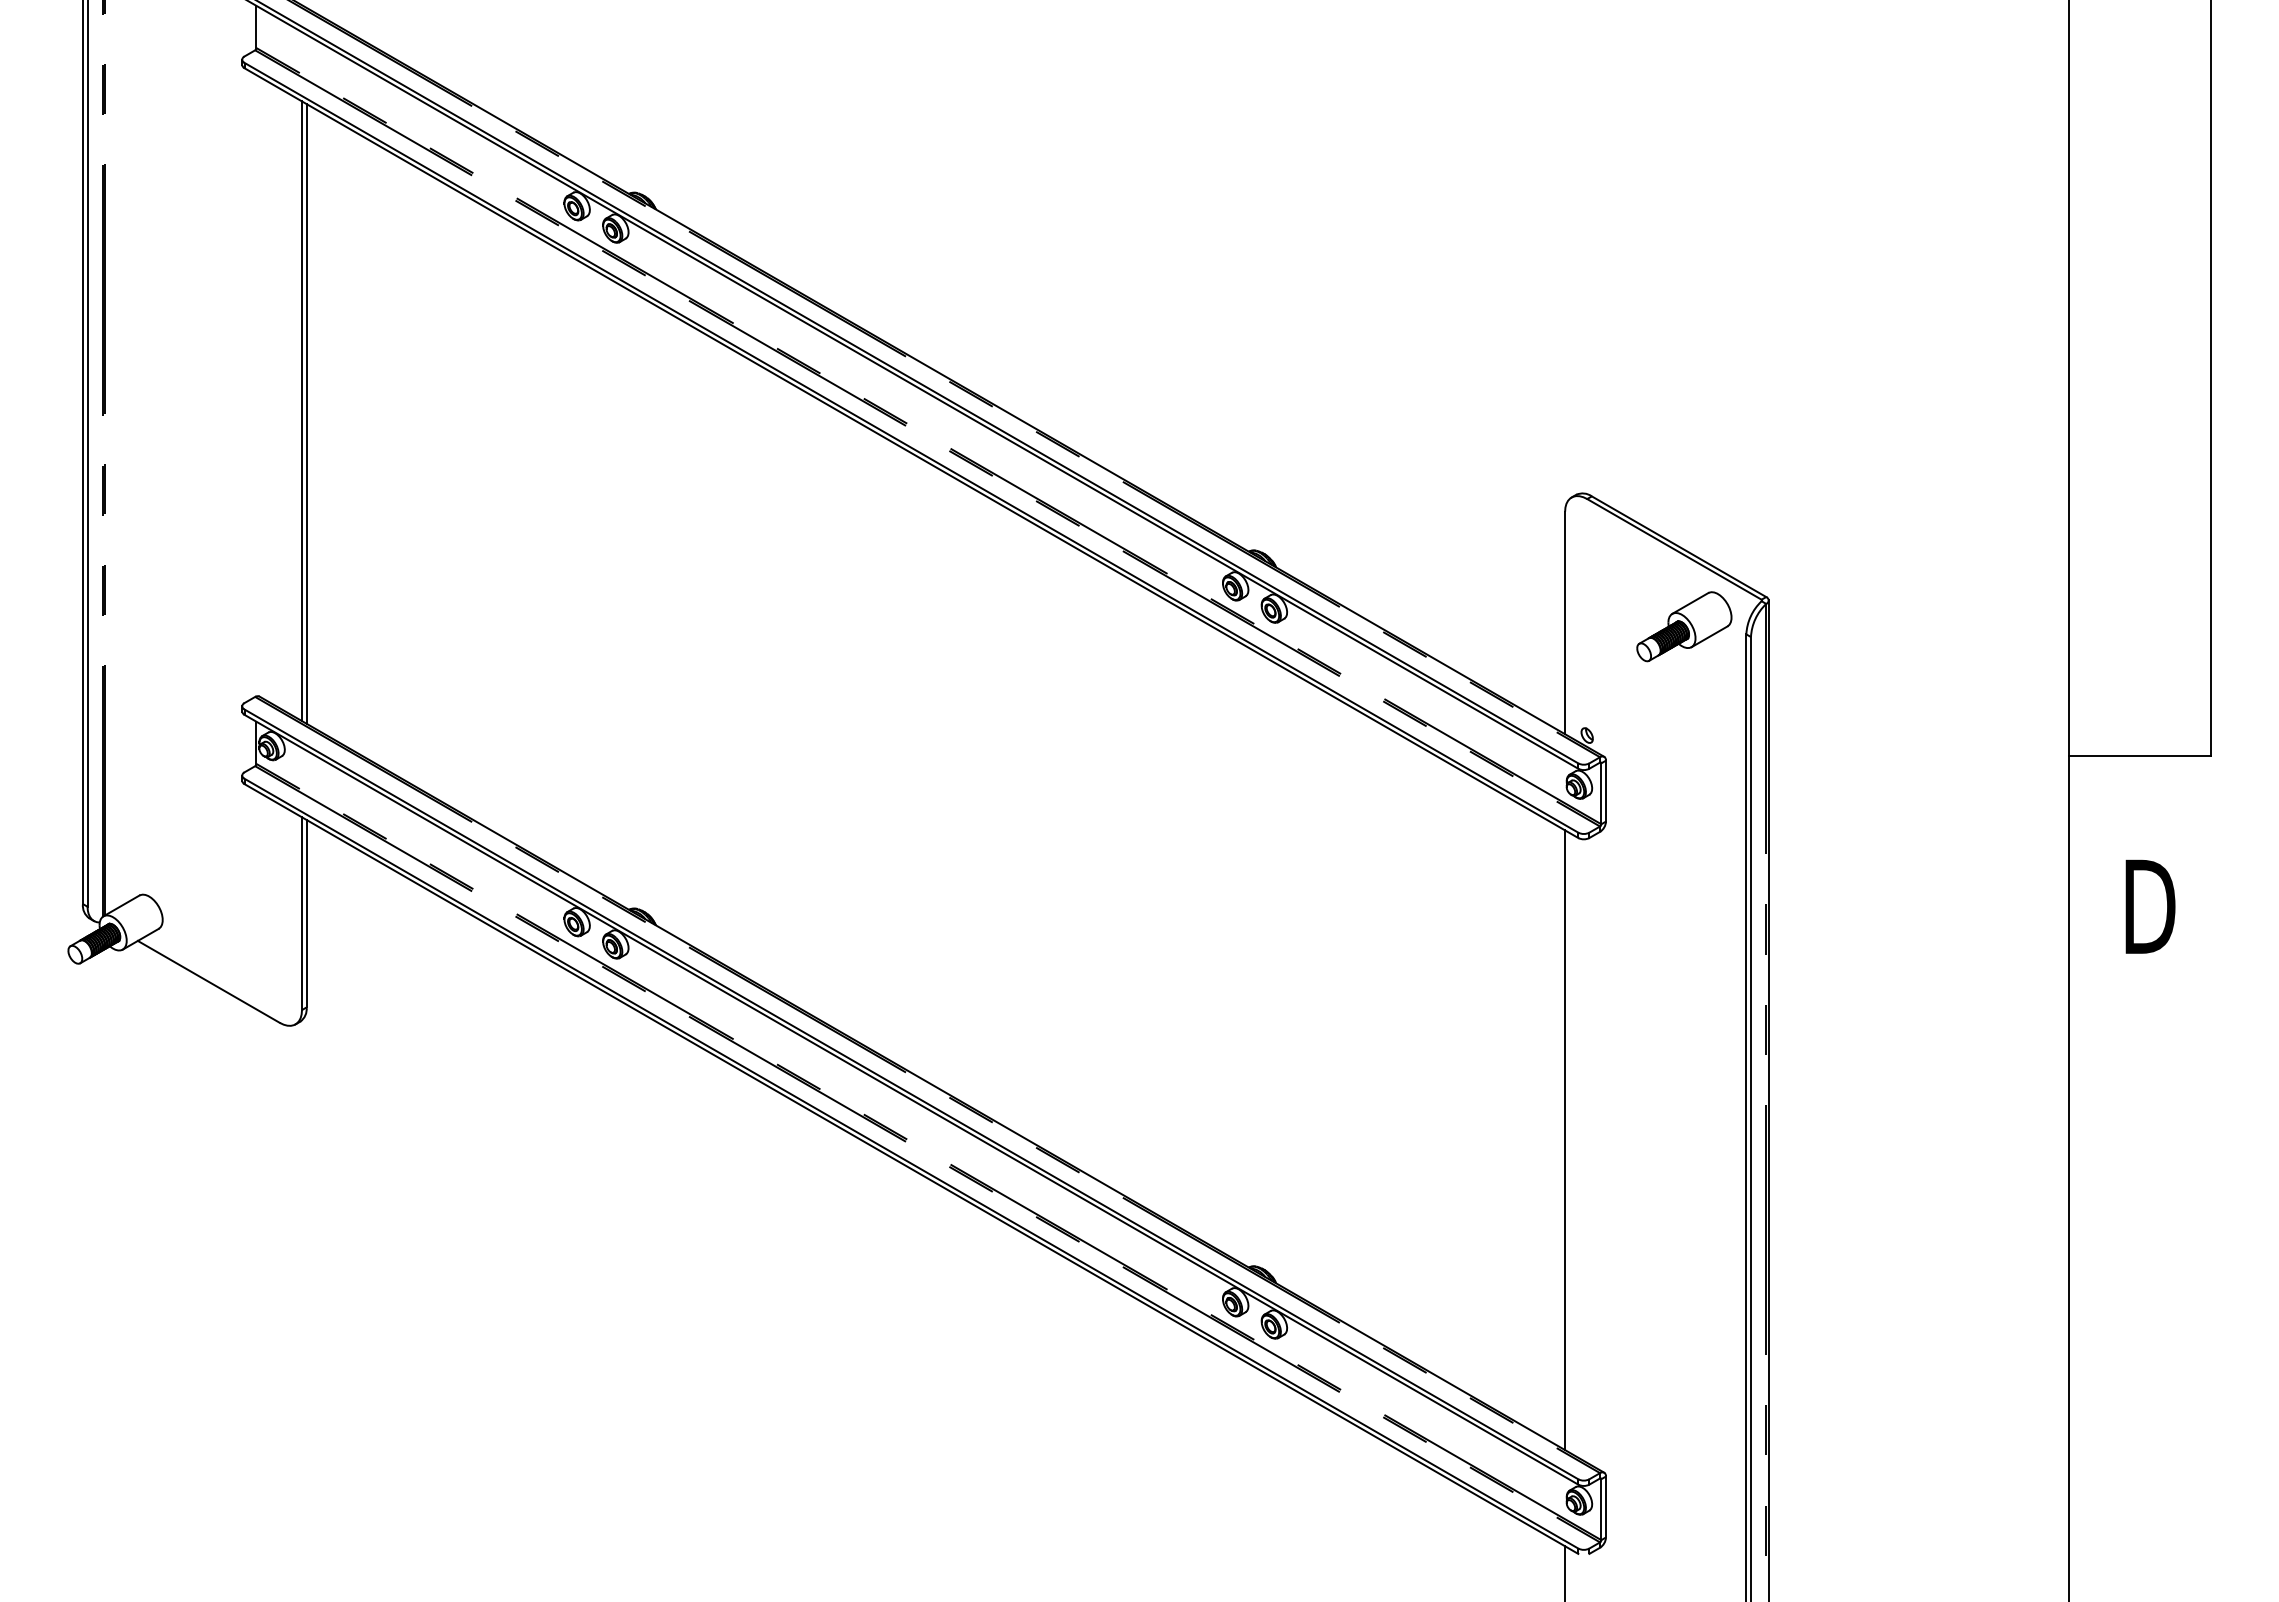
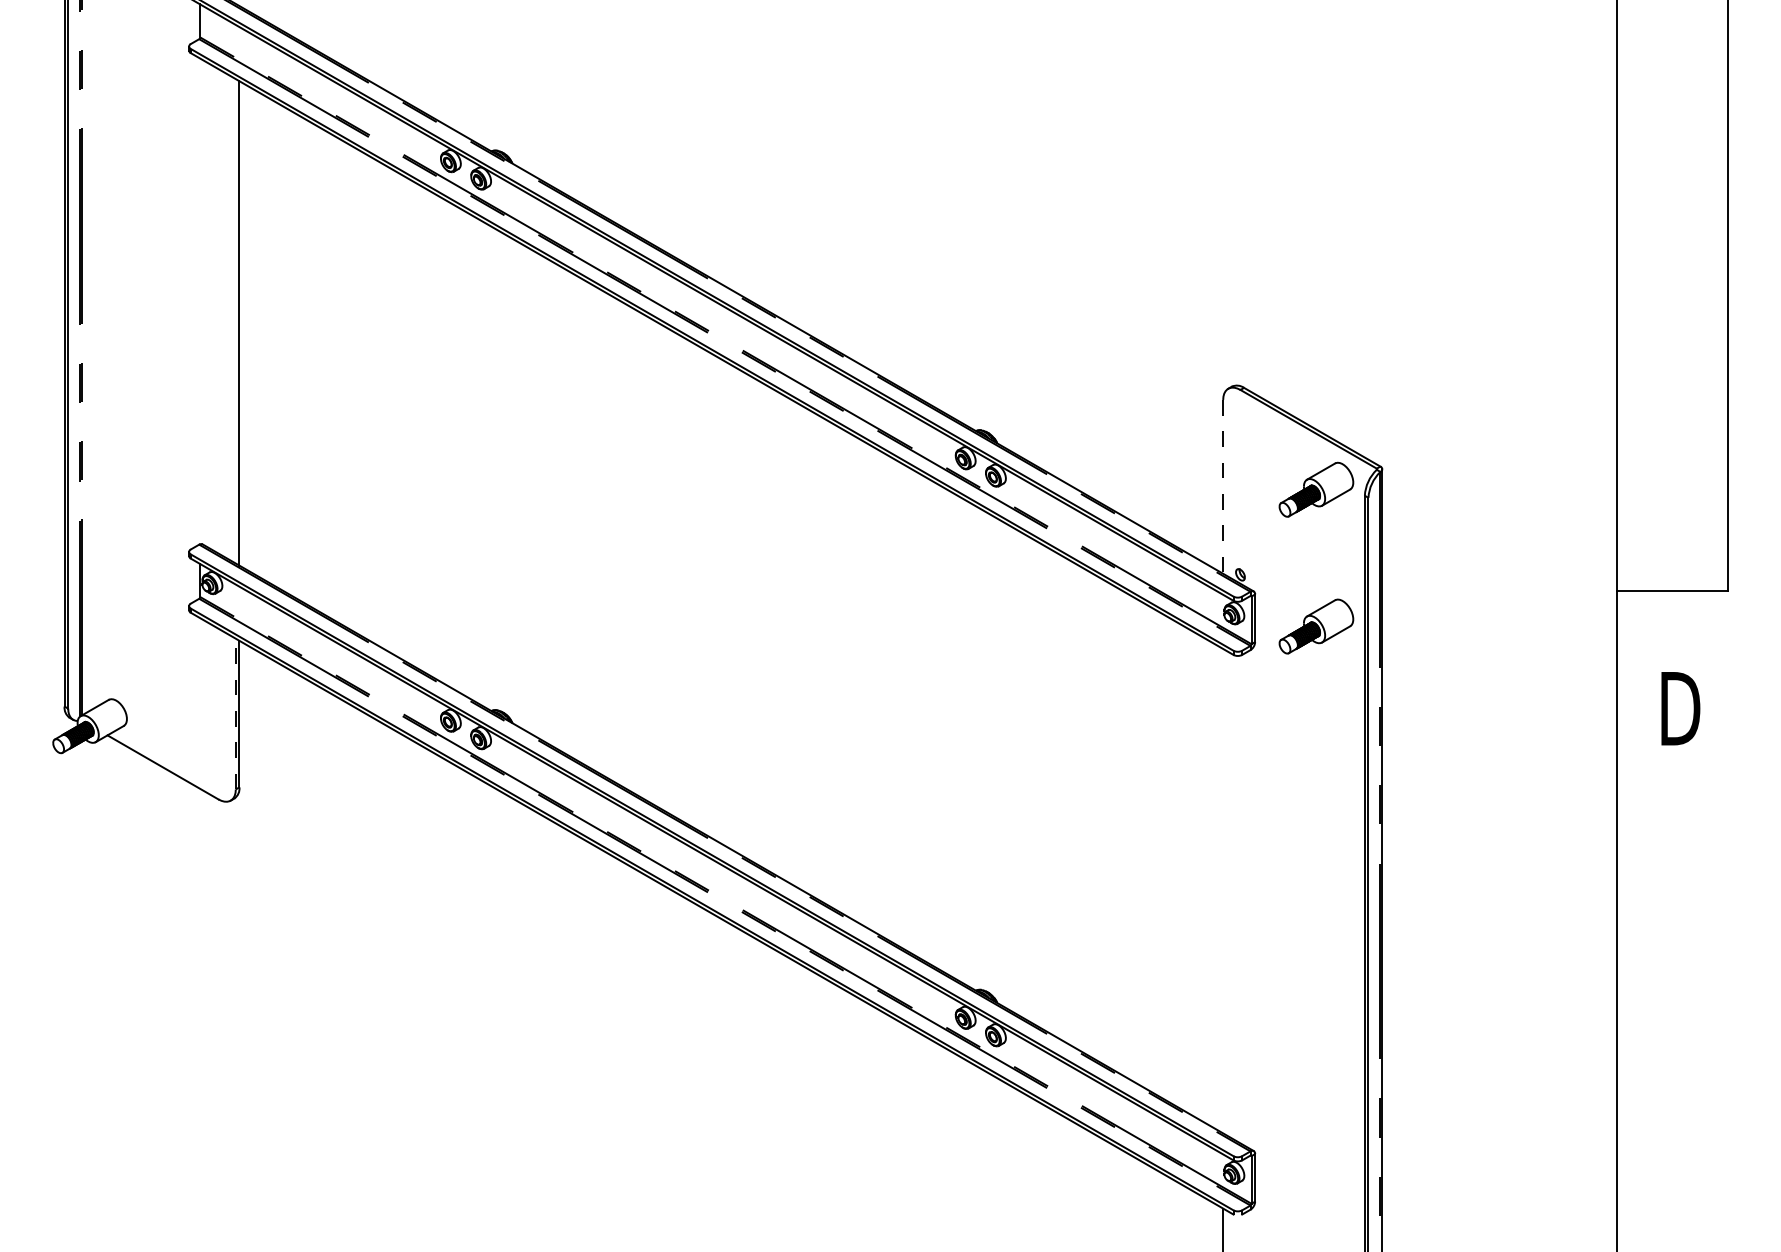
line: (302, 411) -> (236, 321), removed
line: (1565, 623) -> (1223, 487), solid -> dashed
part: (1684, 801) -> (1316, 626), added
line: (302, 913) -> (236, 713), solid -> dashed
line: (1565, 1140) -> (1223, 891), removed

